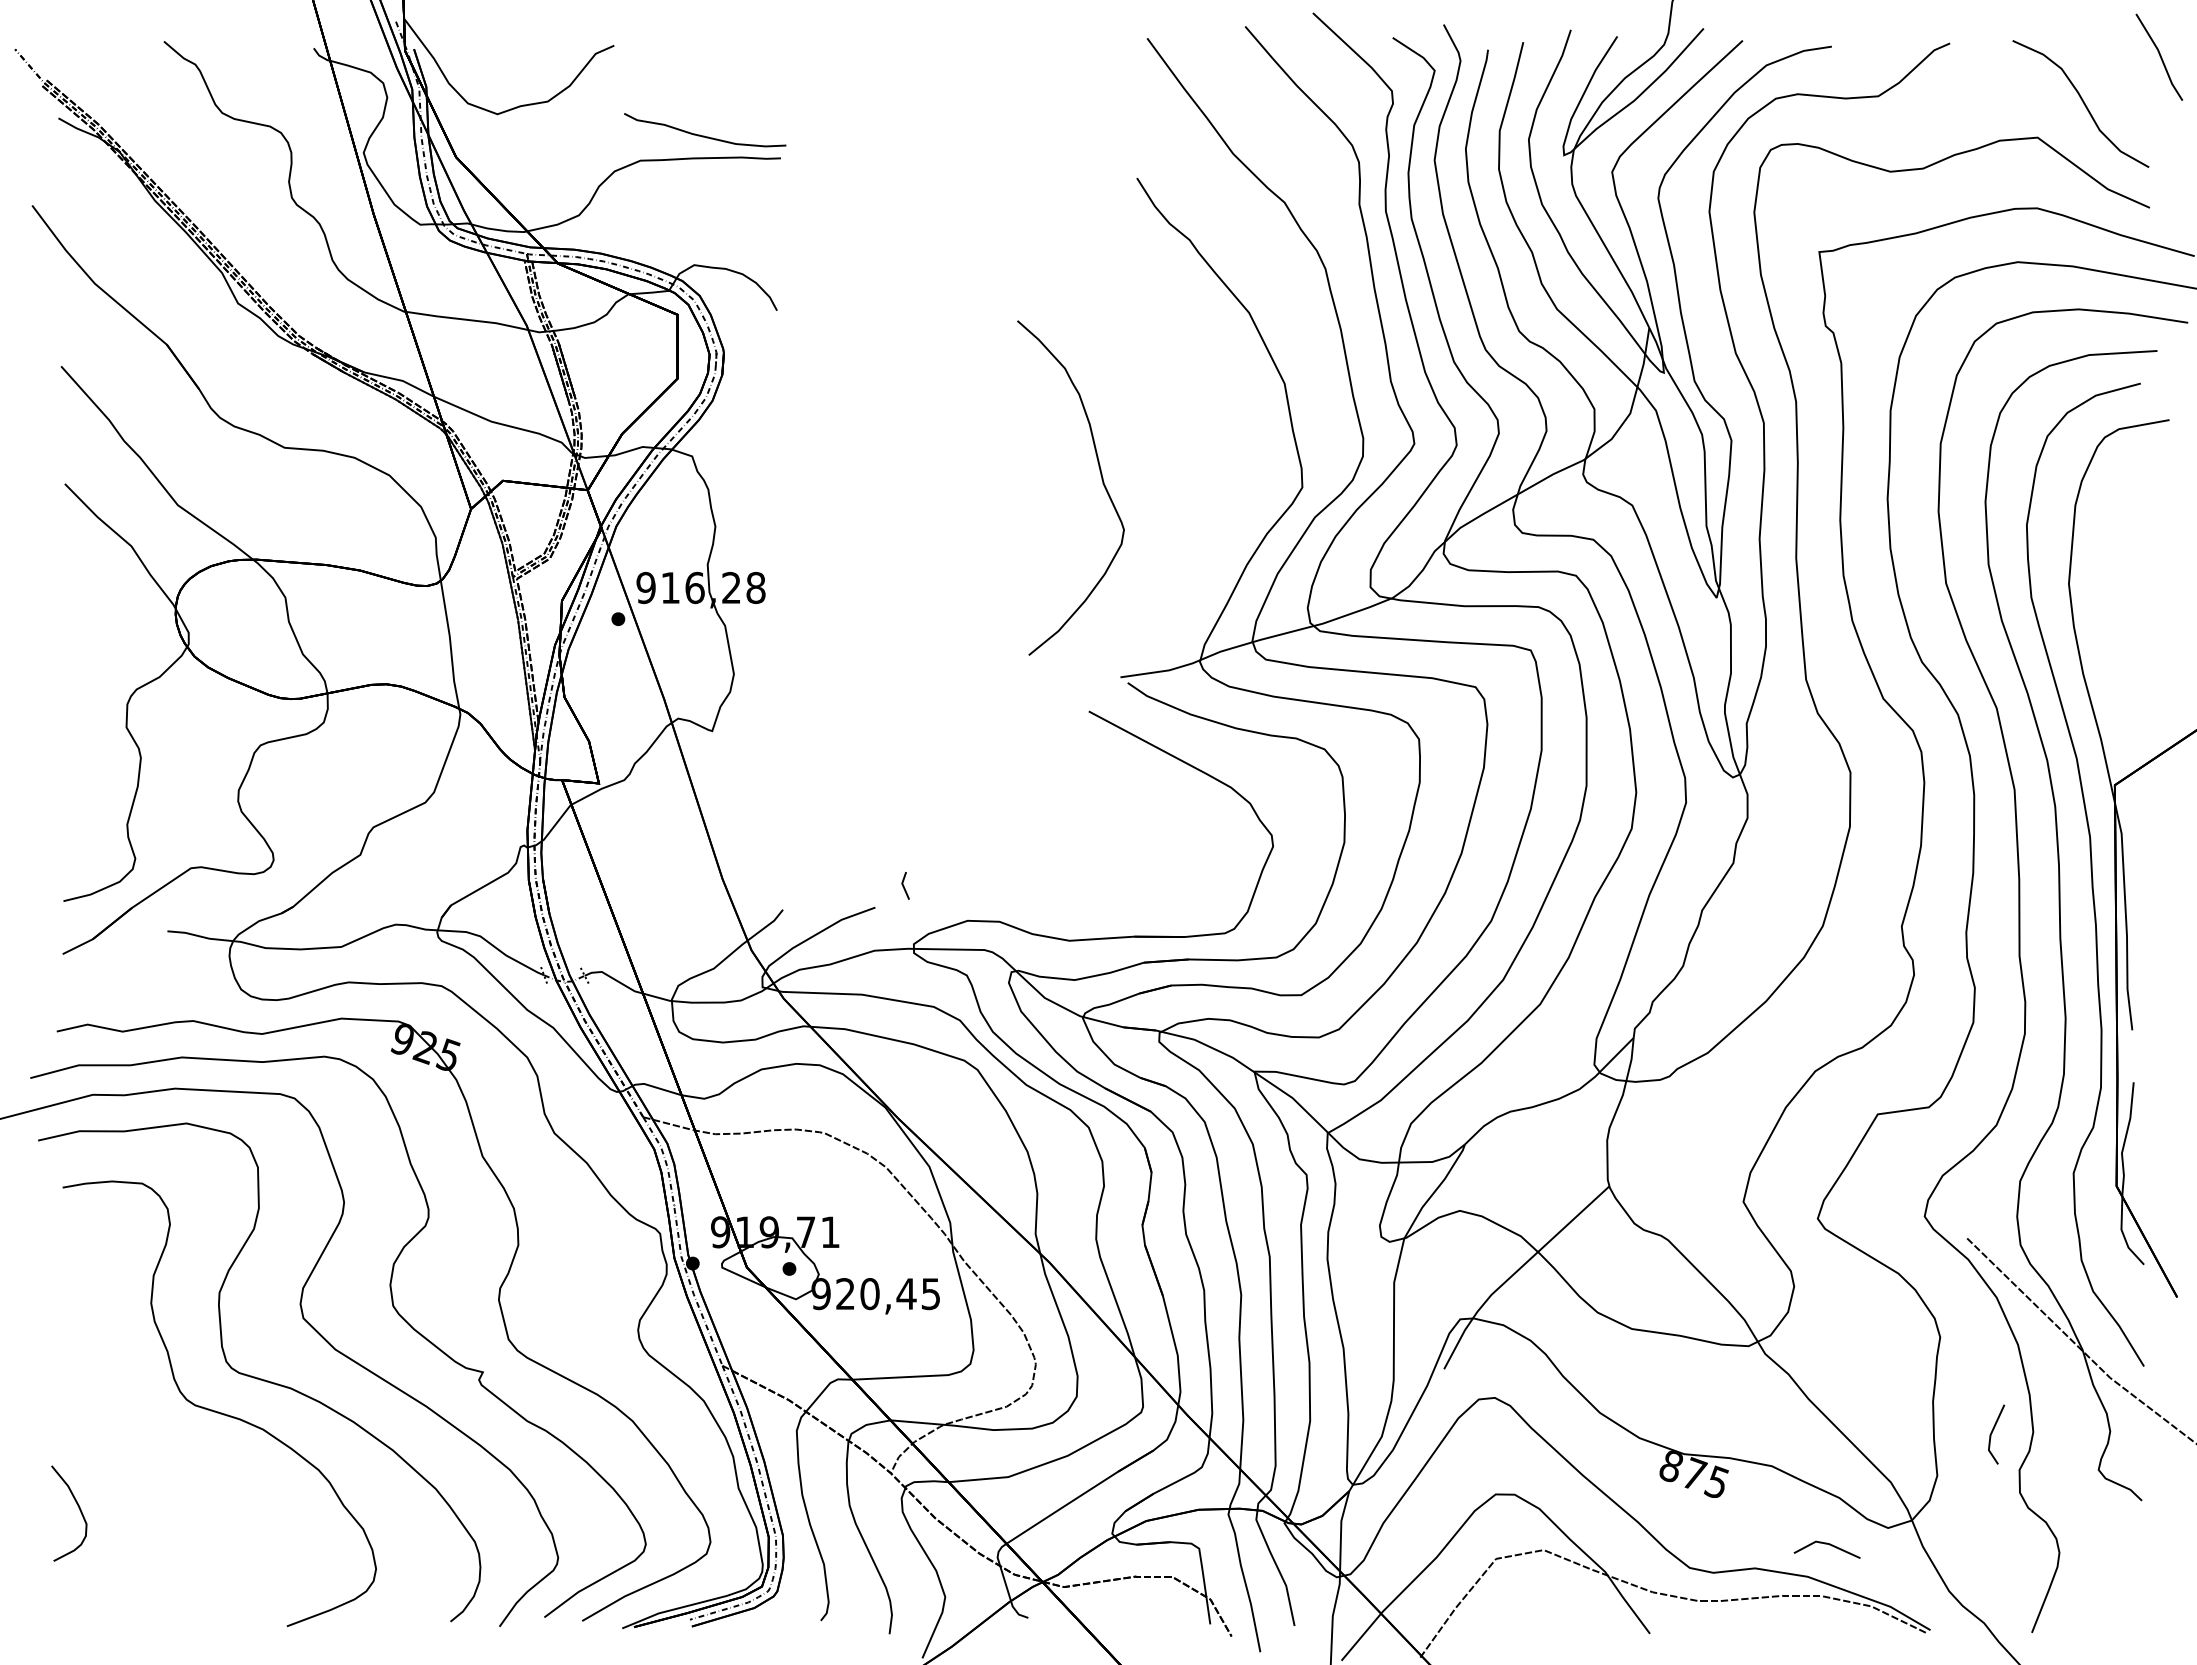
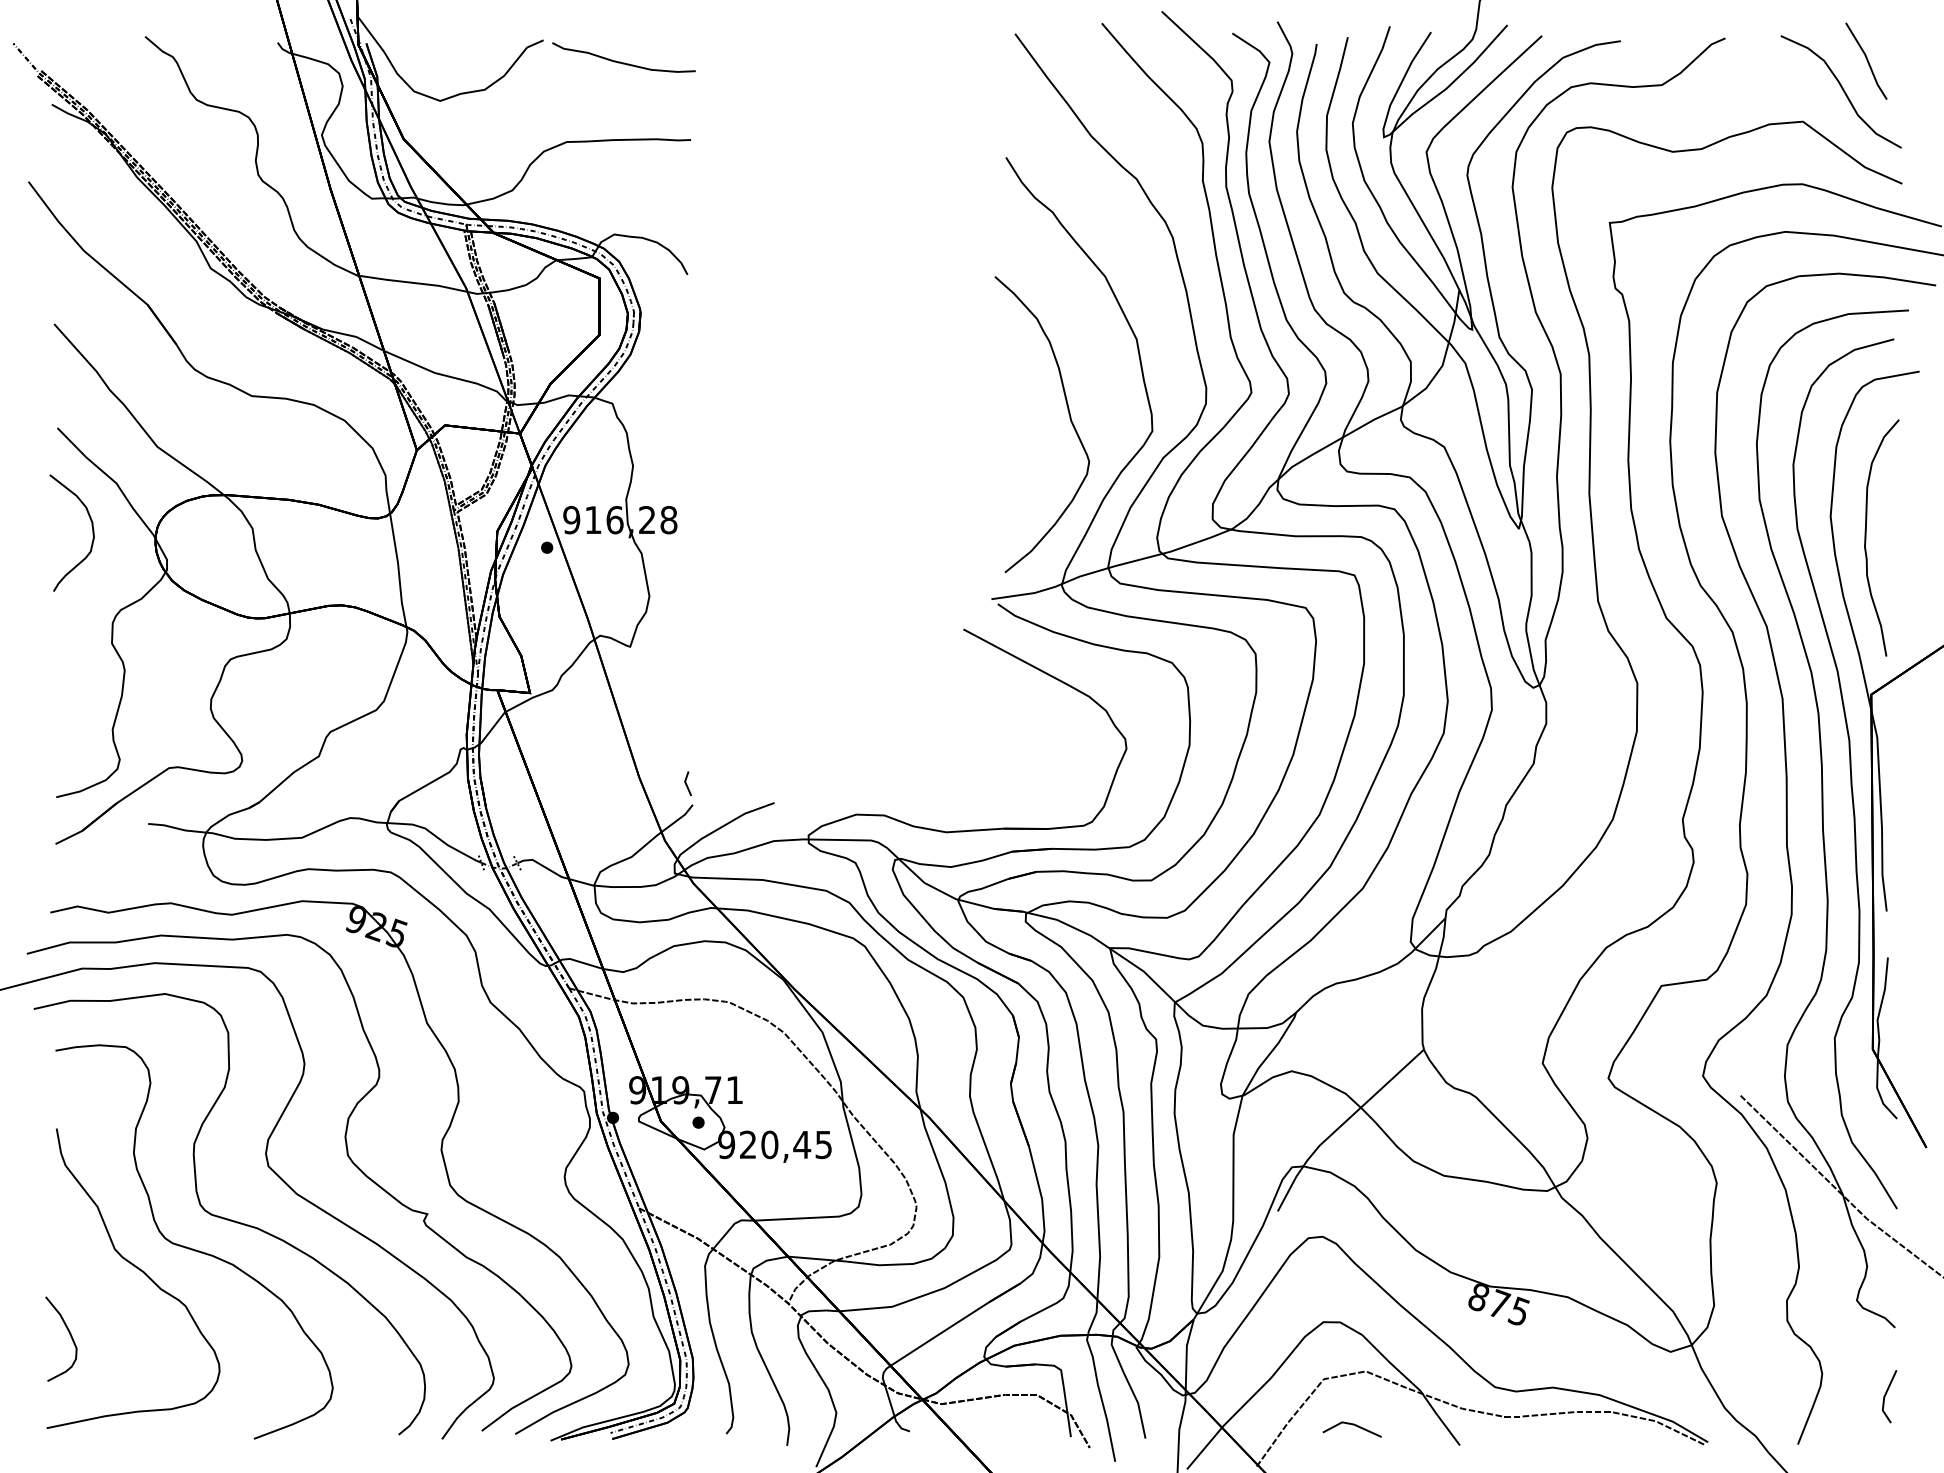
line: (2159, 56) -> (1866, 60), moved
curve: (704, 135) -> (623, 62), moved
curve: (1101, 479) -> (1069, 417), moved
curve: (104, 602) -> (92, 532), added
curve: (2109, 608) -> (1866, 538), added
line: (904, 885) -> (687, 783), moved
line: (1992, 1433) -> (1885, 1395), moved
curve: (158, 1436) -> (140, 1270), added
line: (1826, 1544) -> (1351, 1424), moved

